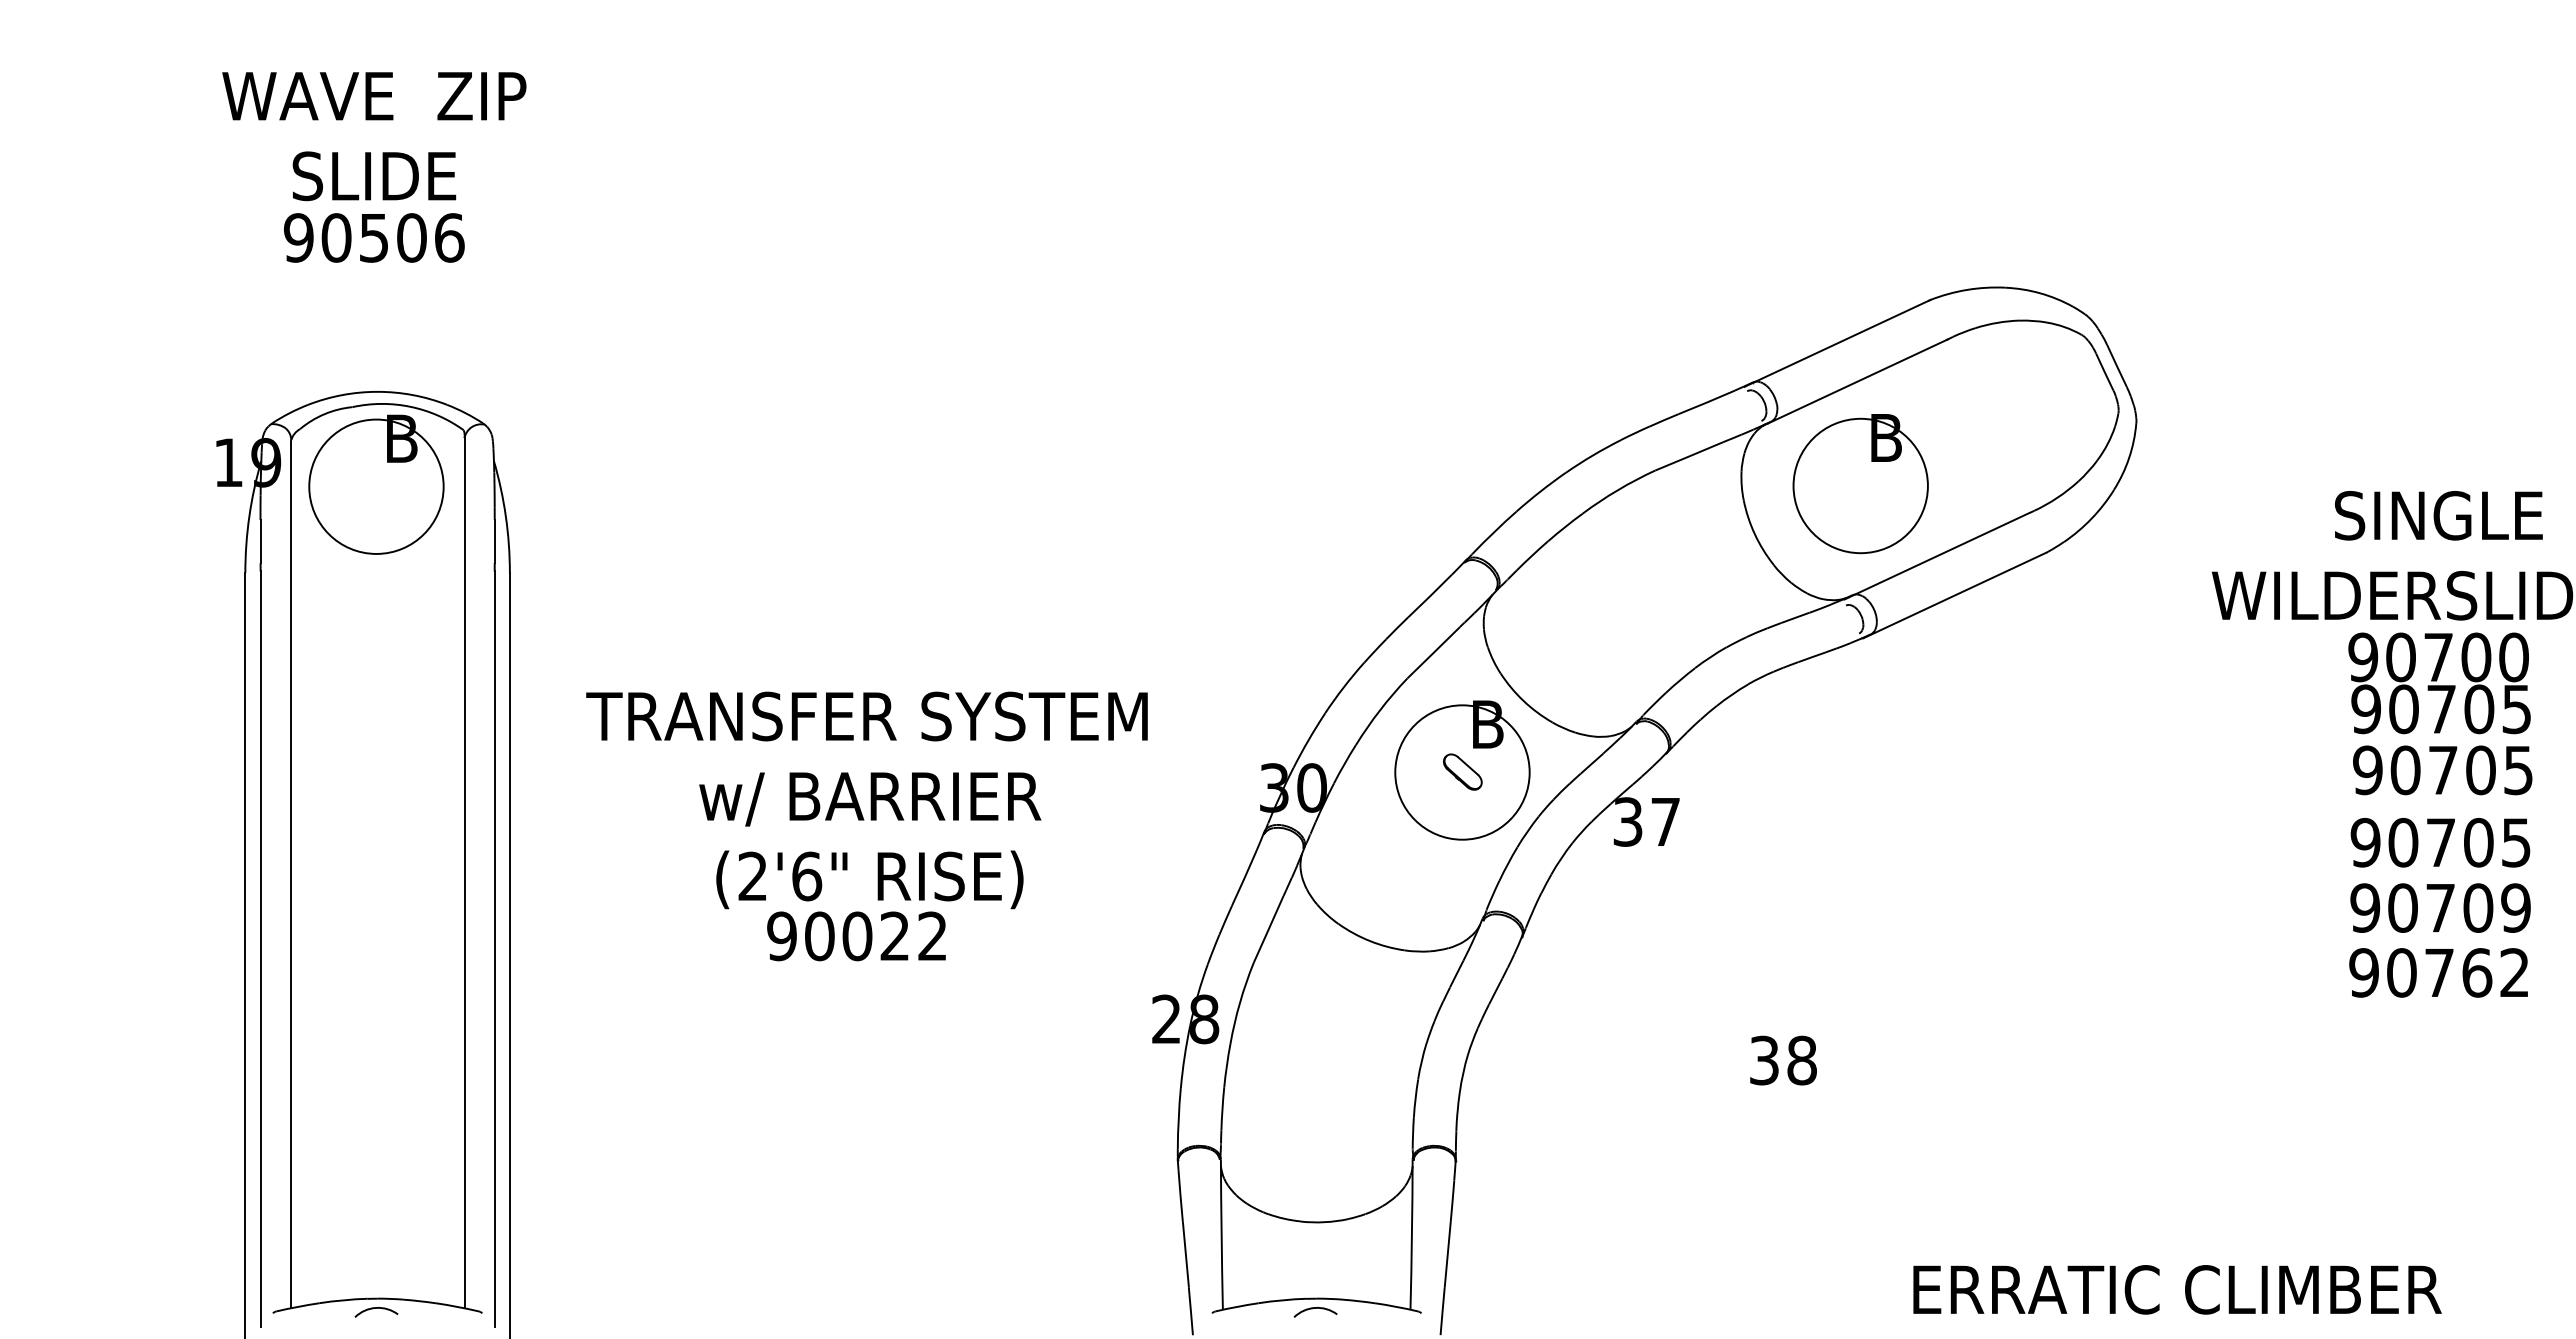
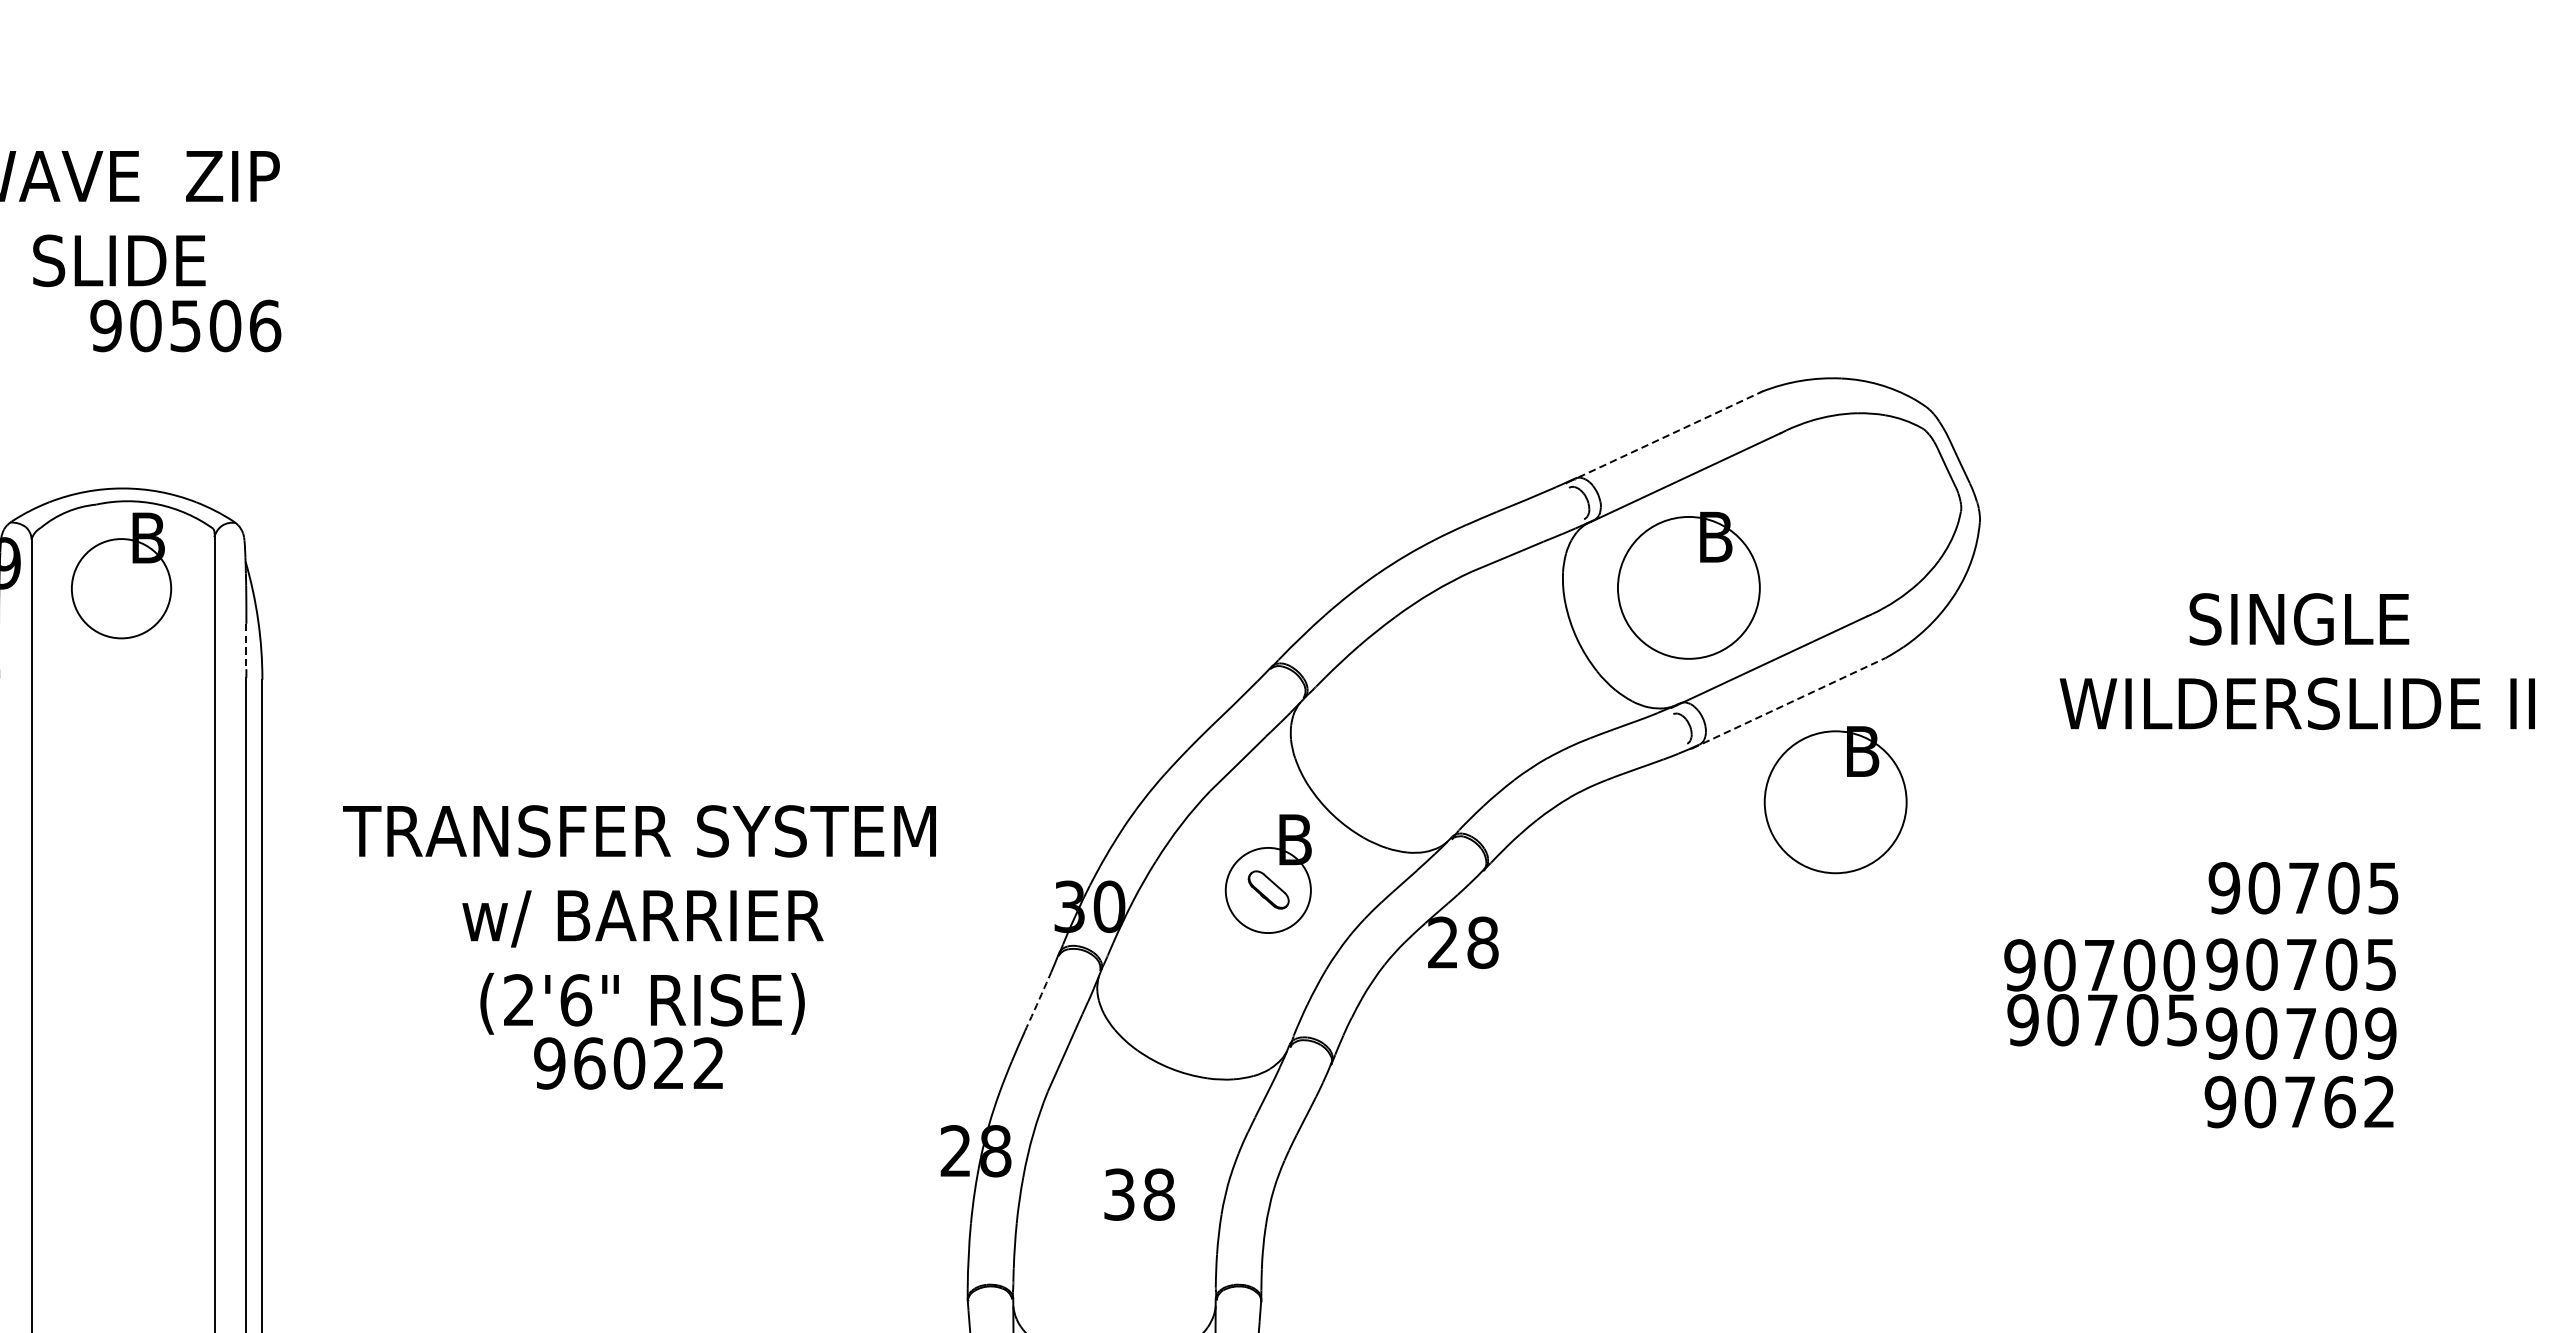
text: (374, 237) -> (185, 325), moved
line: (1837, 343) -> (1664, 437), solid -> dashed
circle: (376, 486) -> (121, 588), size x0.7
line: (494, 541) -> (246, 646), solid -> dashed
line: (1955, 595) -> (1788, 703), solid -> dashed
text: (2439, 683) -> (2100, 992), moved
part: (1999, 687) -> (1835, 800), added
circle: (1462, 772) -> (1268, 890), size x0.6
text: (1646, 821) -> (1462, 942), 37 -> 28
arc: (1244, 877) -> (1038, 1001), solid -> dashed
text: (819, 936) -> (589, 1063), 90022 -> 96022
text: (1783, 1060) -> (1139, 1194), moved

